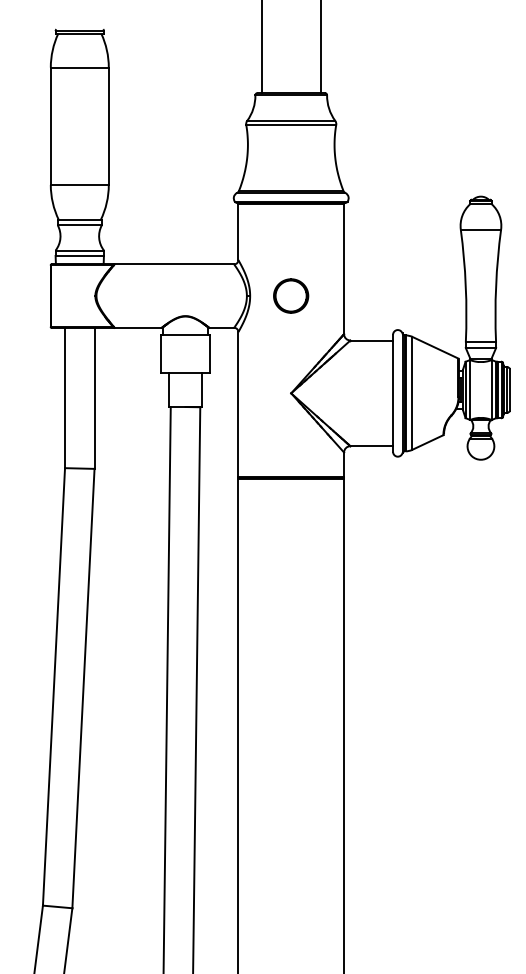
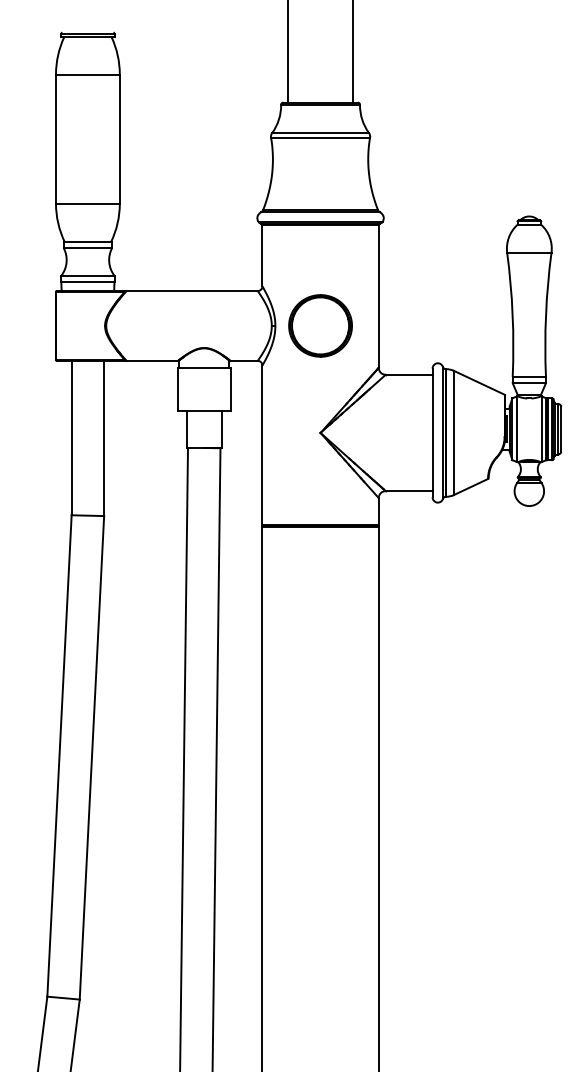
part: (290, 295) -> (319, 325), size x1.67

